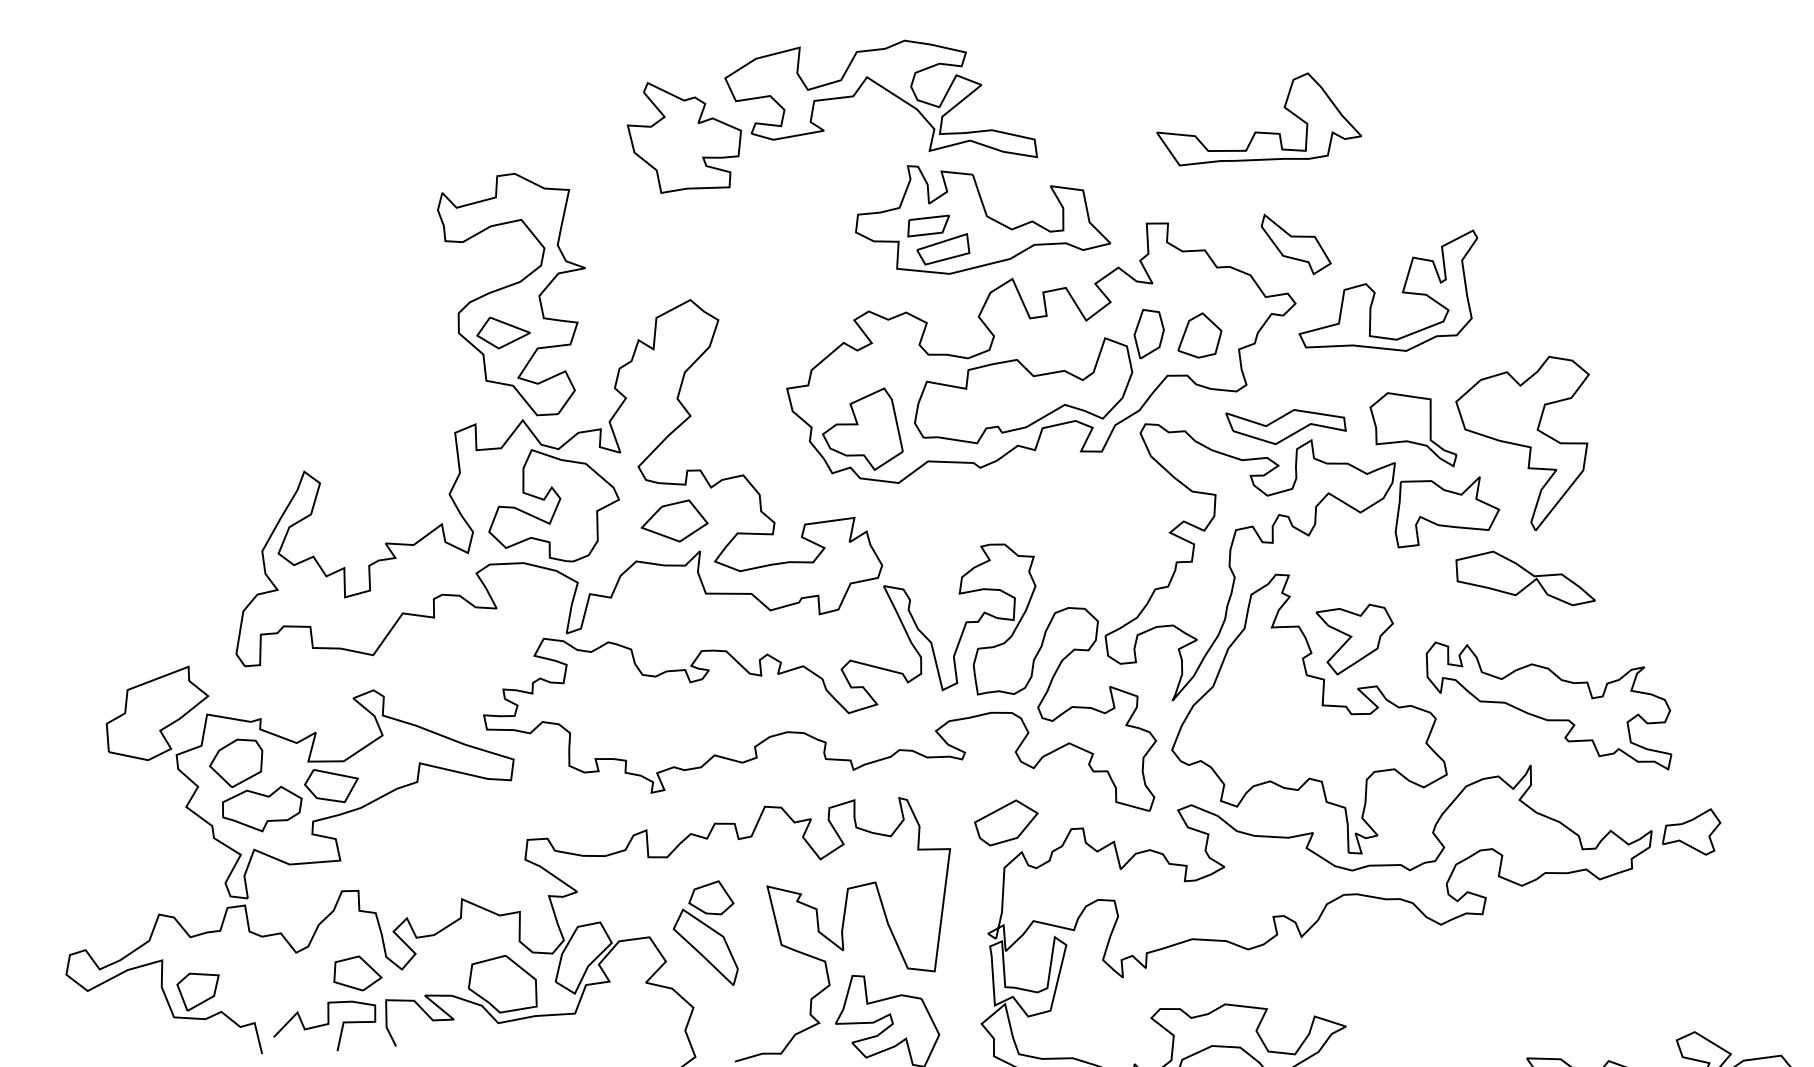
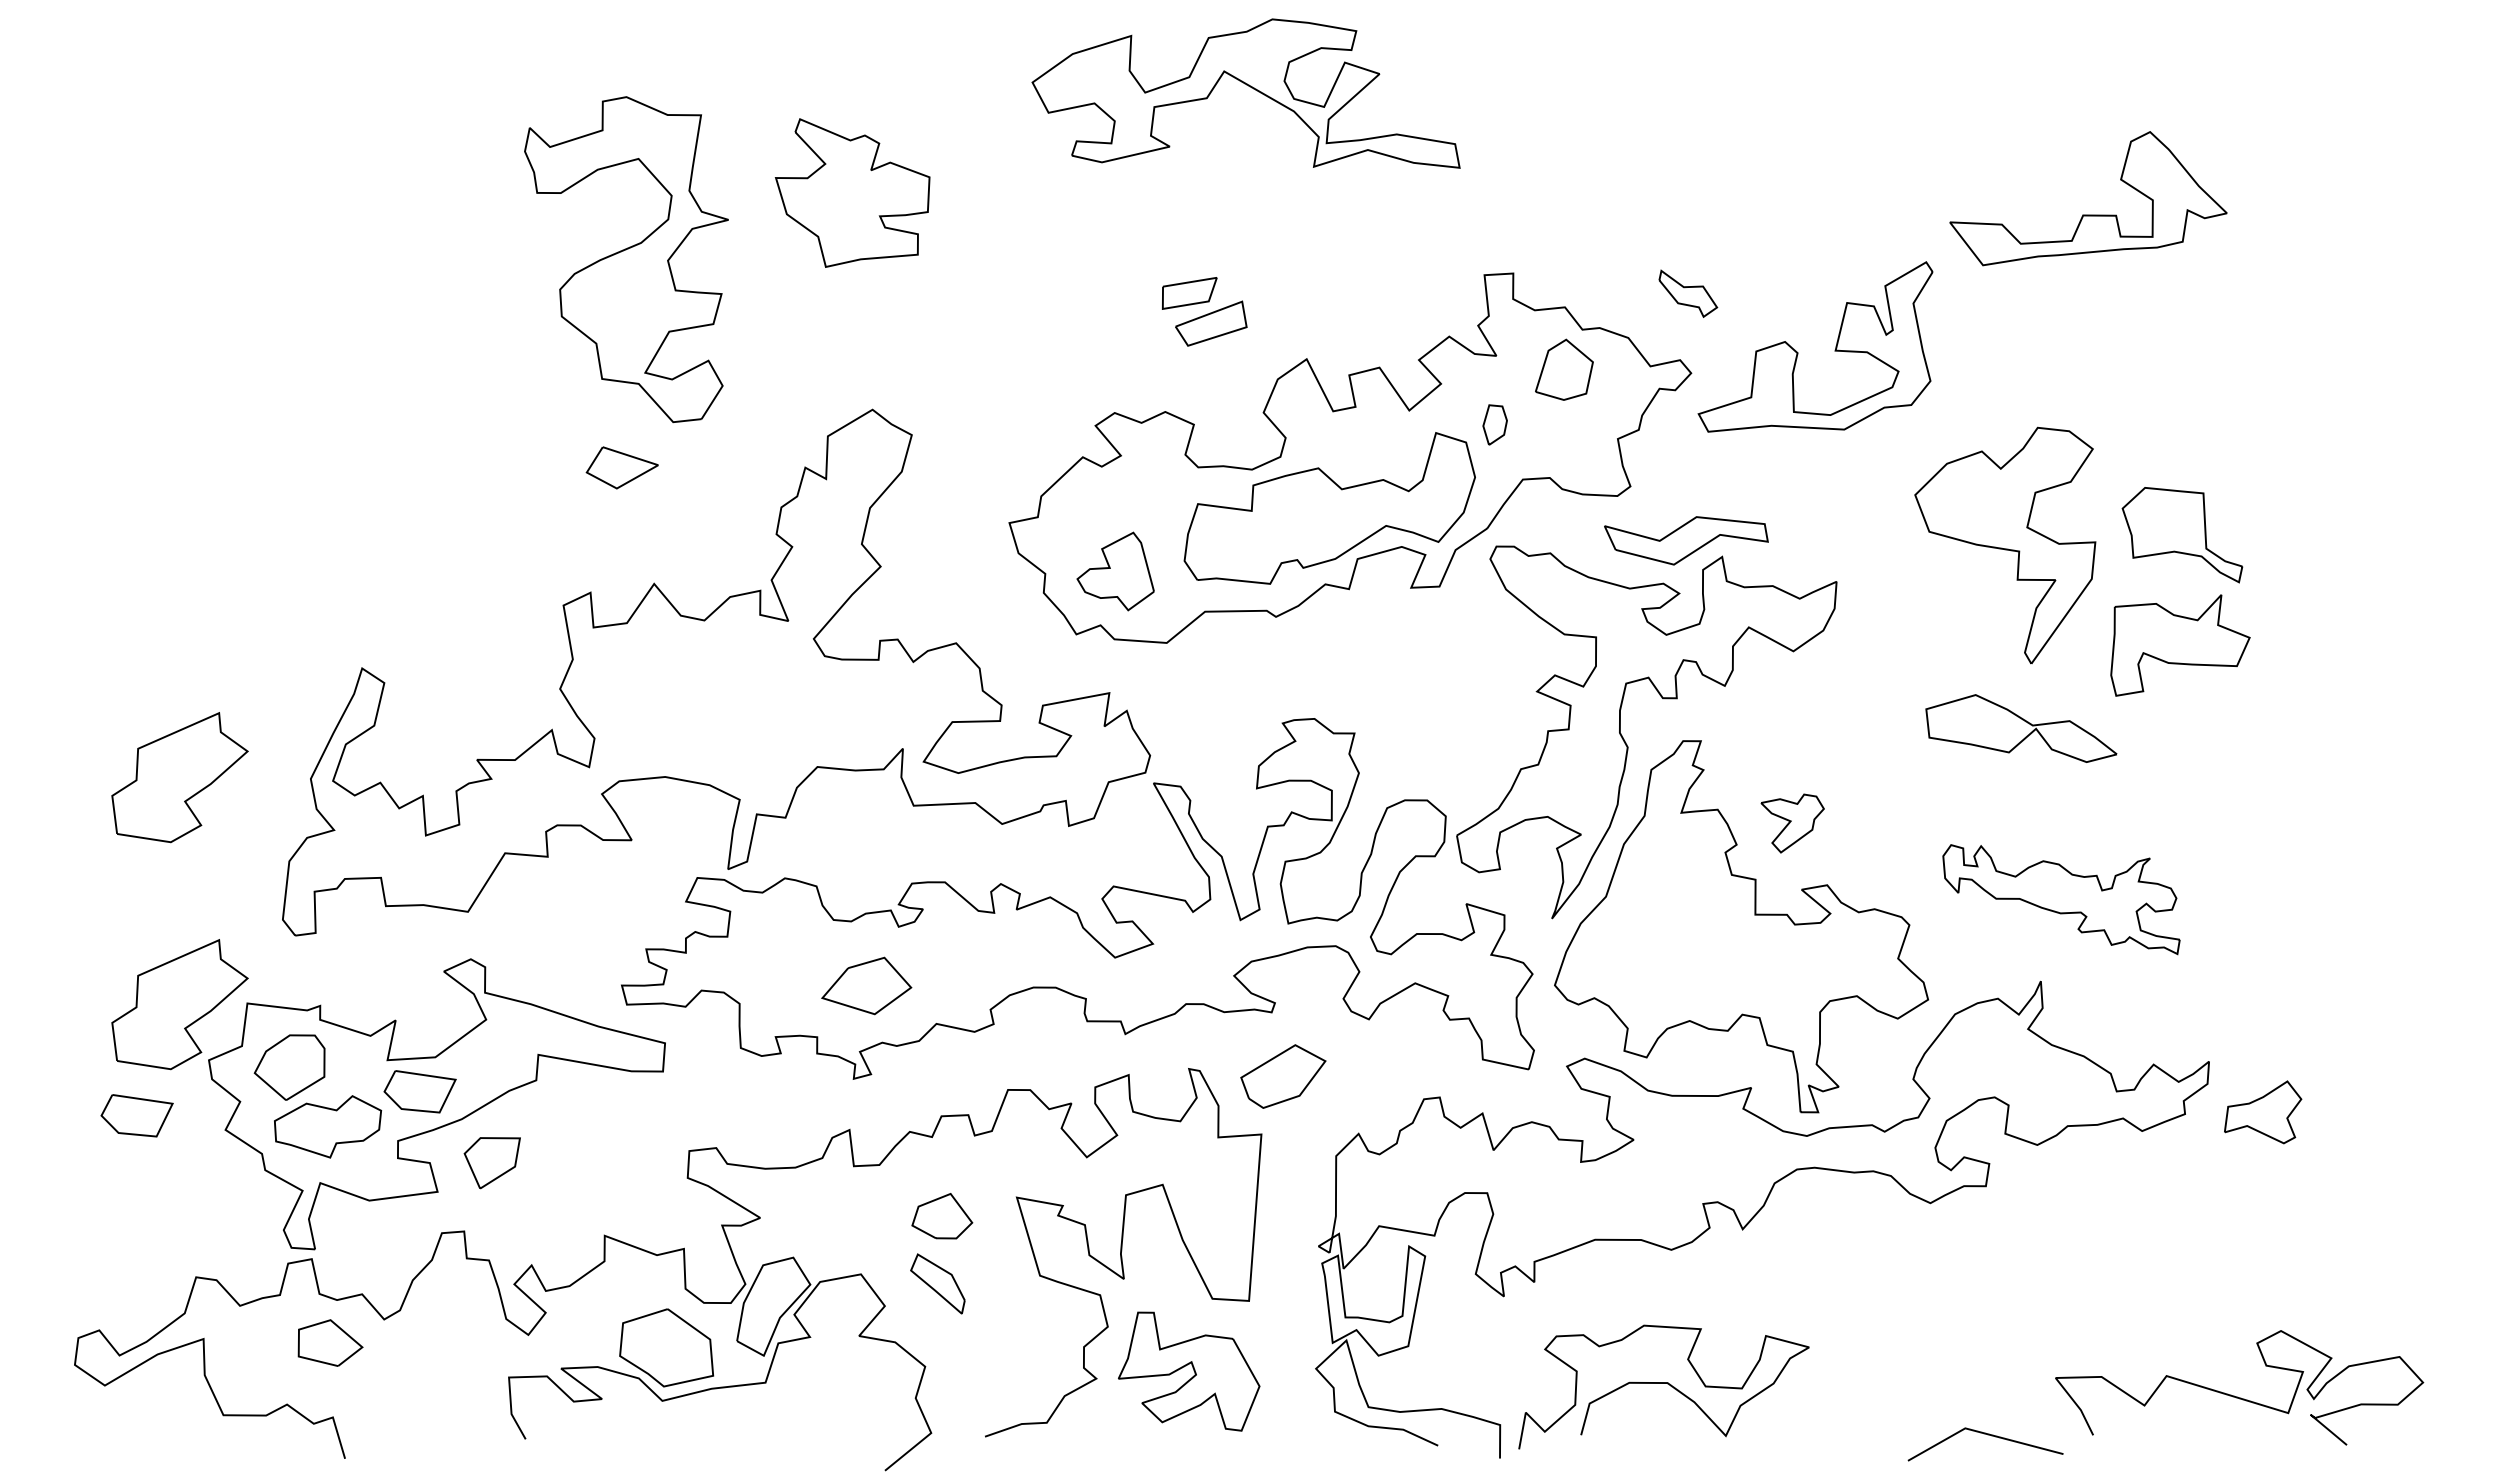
part: (884, 89) -> (1248, 86), moved
part: (1259, 131) -> (2088, 214), moved
part: (984, 222) -> (1264, 284), removed
part: (1296, 244) -> (1688, 293), size x0.6
part: (508, 293) -> (626, 259), moved
part: (1148, 334) -> (1494, 424), size x0.6
part: (1200, 335) -> (1564, 369), moved
part: (863, 428) -> (1115, 571), size x0.7
part: (1413, 429) -> (2182, 535), moved
part: (554, 505) -> (702, 697), removed
part: (1447, 512) -> (2180, 645), moved
part: (674, 520) -> (866, 985), moved
part: (165, 545) -> (179, 777), added
part: (1353, 639) -> (1792, 823), size x0.6
part: (1548, 705) -> (2061, 899), size x0.7
part: (121, 793) -> (136, 1115), added
part: (1006, 823) -> (1283, 1076), moved
part: (1692, 831) -> (2263, 1112), moved
part: (705, 946) -> (937, 1283), size x0.6
part: (358, 972) -> (330, 1342), moved
part: (196, 992) -> (491, 1163), moved
curve: (324, 1024) -> (427, 1414), removed

